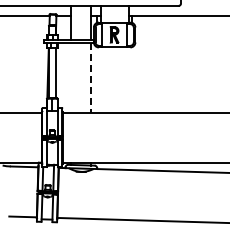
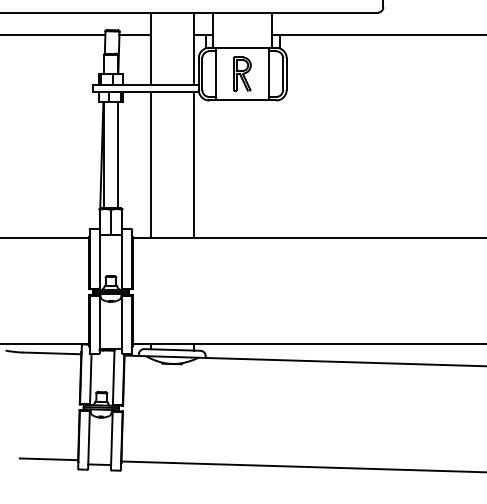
line: (71, 77) -> (151, 164), added
line: (91, 77) -> (193, 164), dashed -> solid

